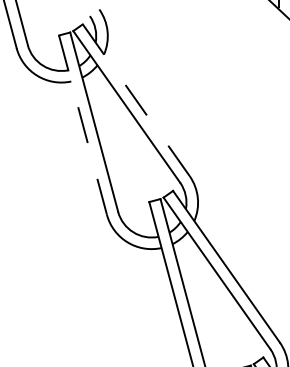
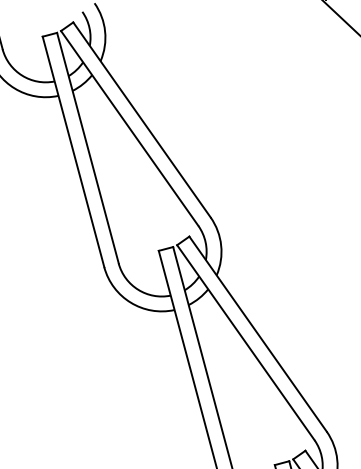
line: (136, 100) -> (142, 120), dashed -> solid
line: (82, 125) -> (72, 152), dashed -> solid

